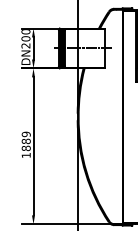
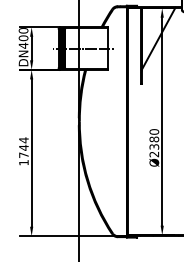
text: (25, 45) -> (23, 45), DN200 -> DN400
text: (25, 141) -> (23, 147), 1889 -> 1744

